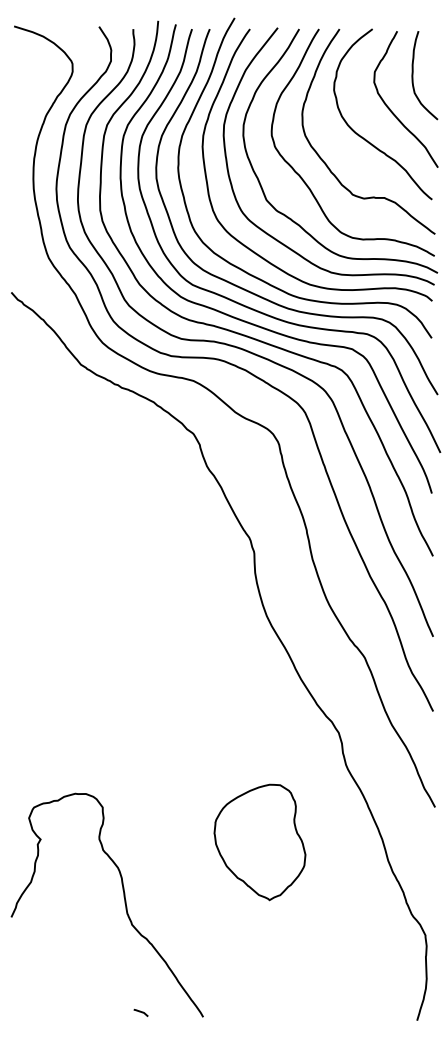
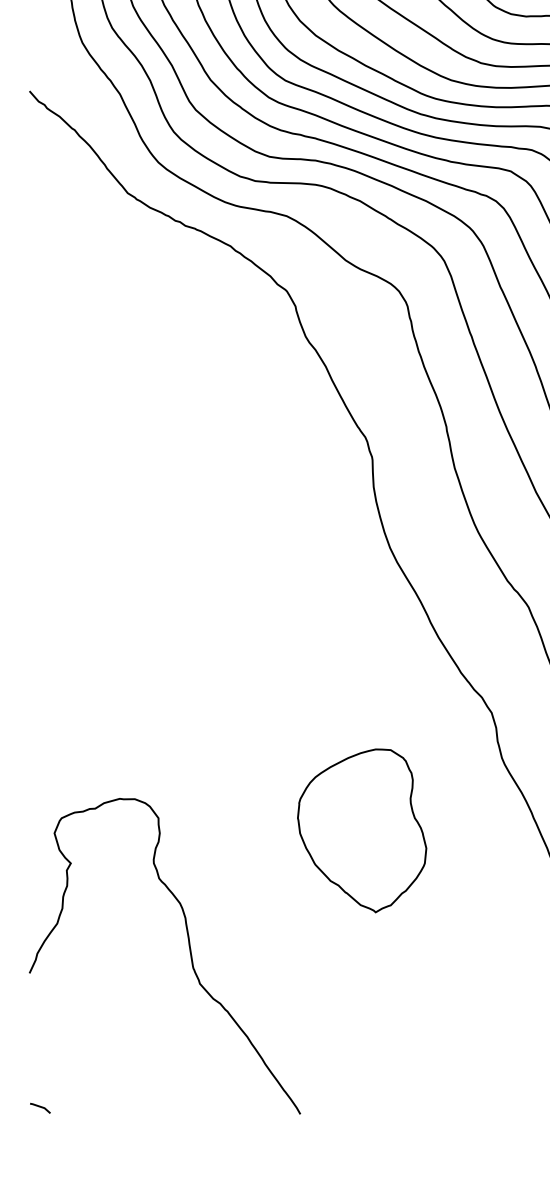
part: (259, 842) -> (361, 830), moved
line: (140, 1012) -> (39, 1107), moved

